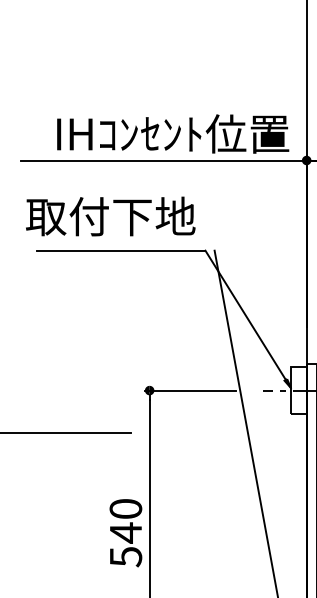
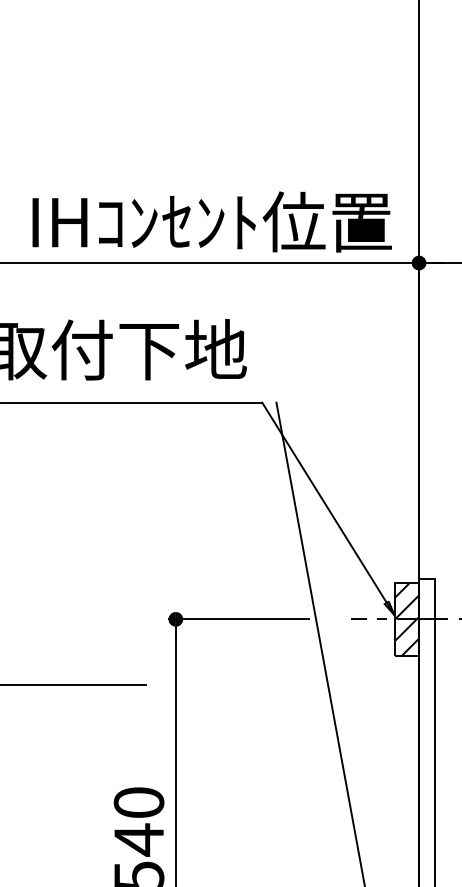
hatch: (298, 390) -> (406, 619), added

